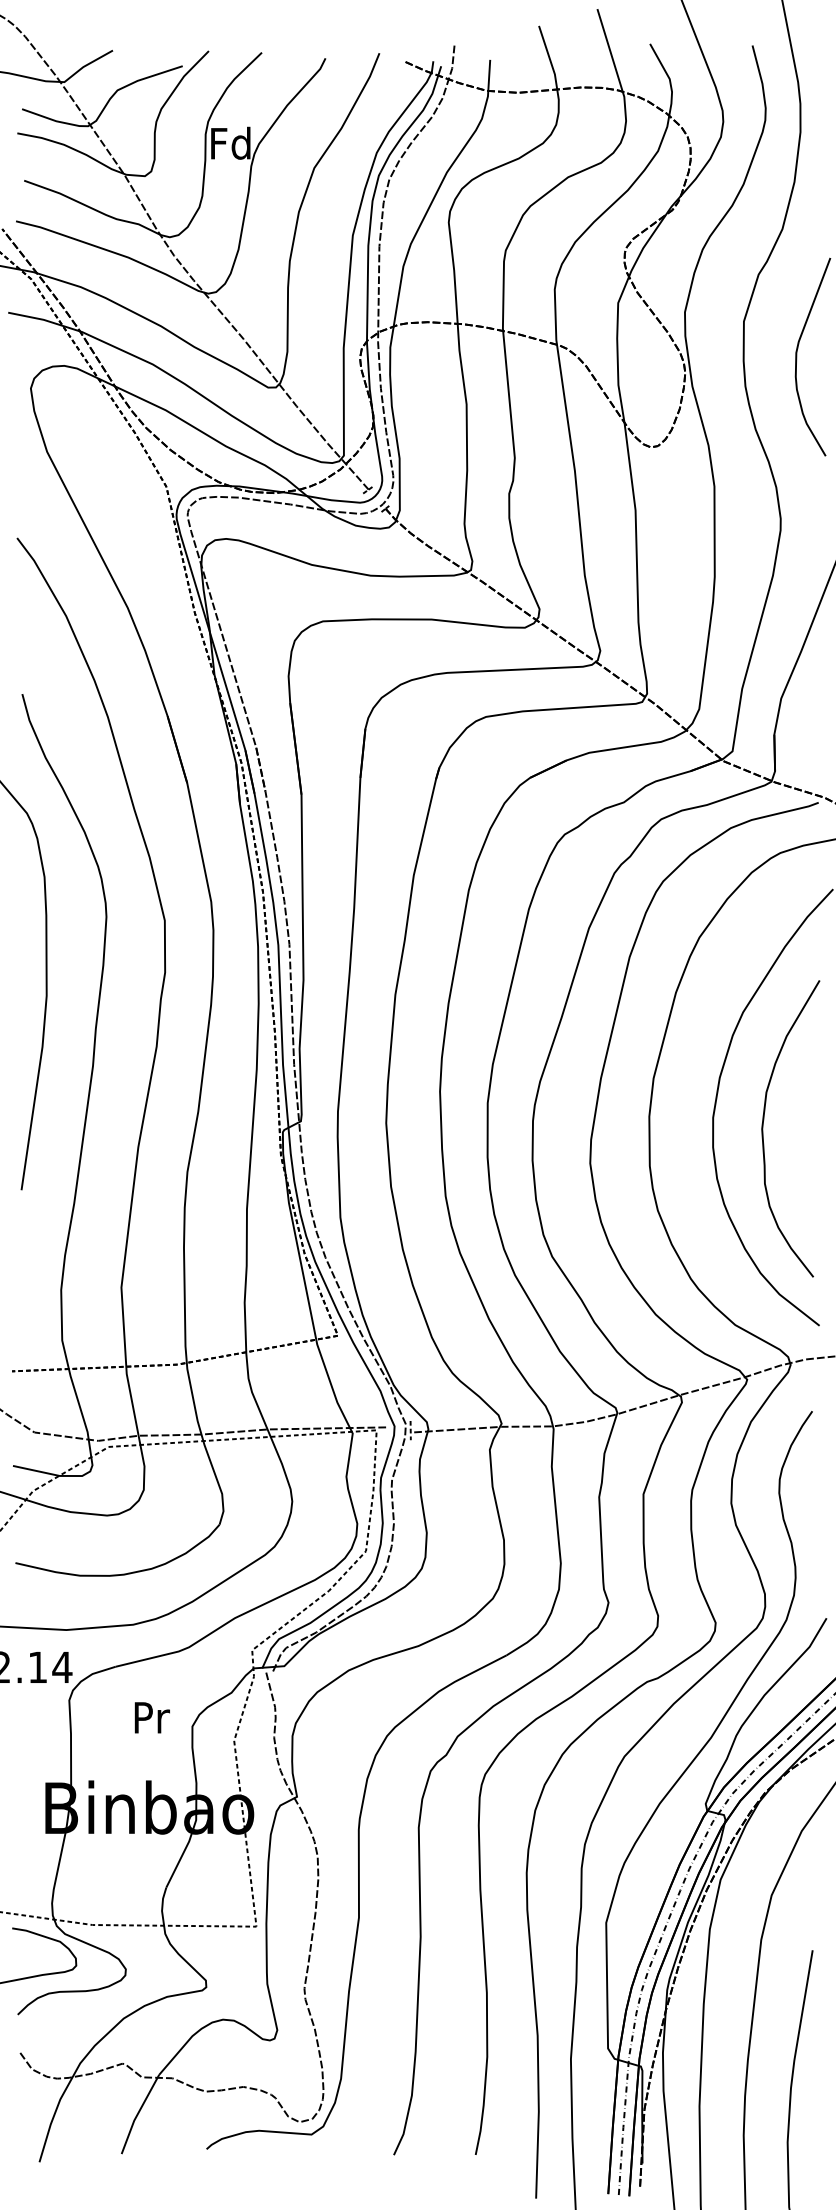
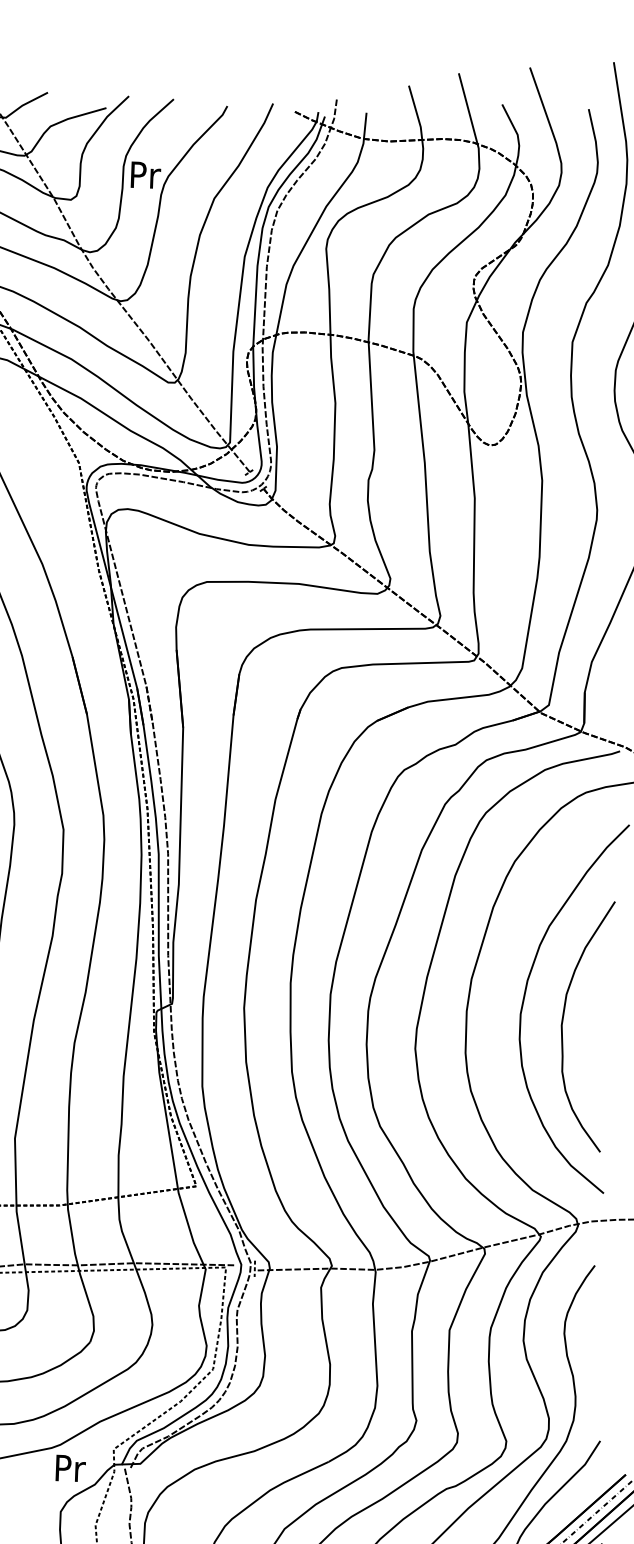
text: (230, 142) -> (144, 174), Fd -> Pr
text: (151, 1717) -> (70, 1468), moved

